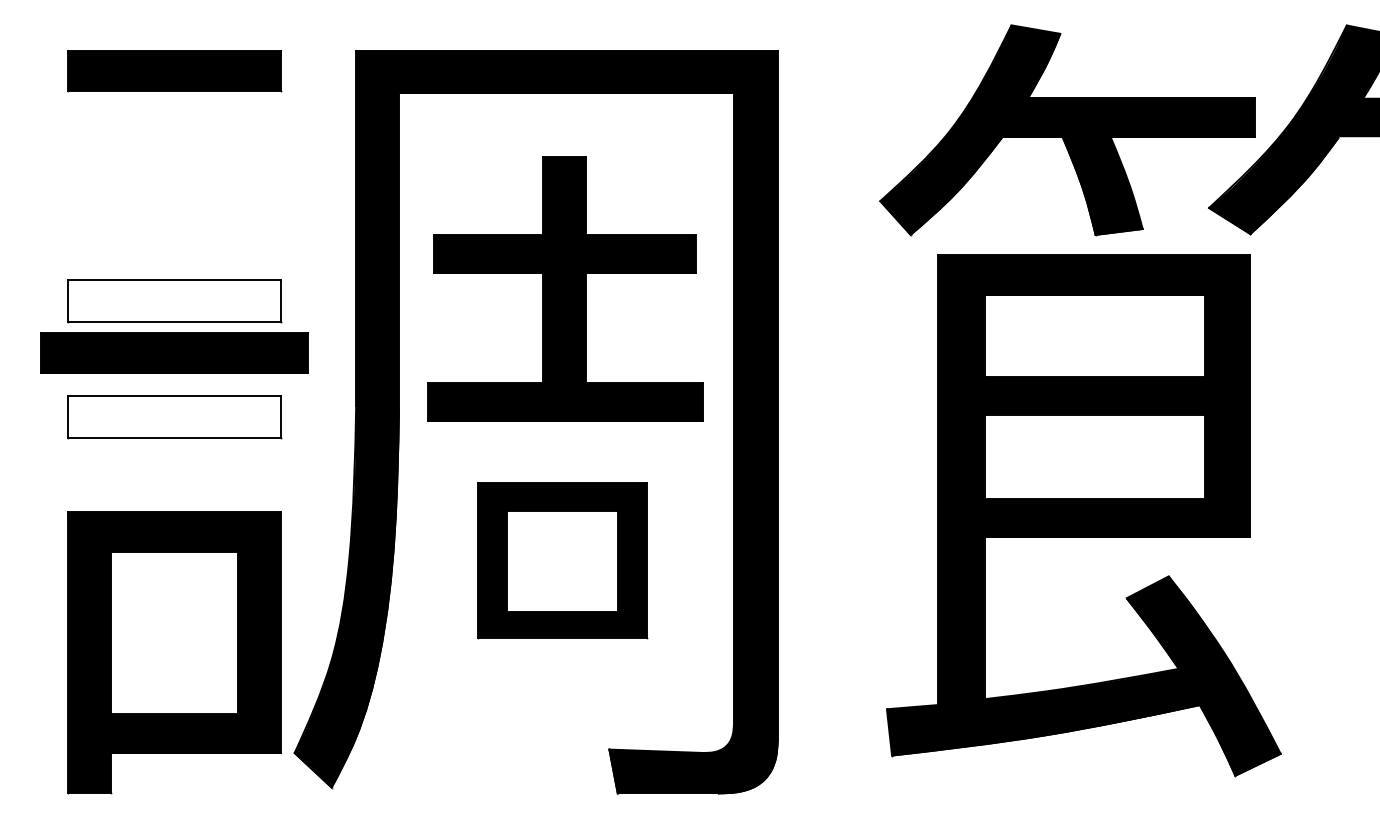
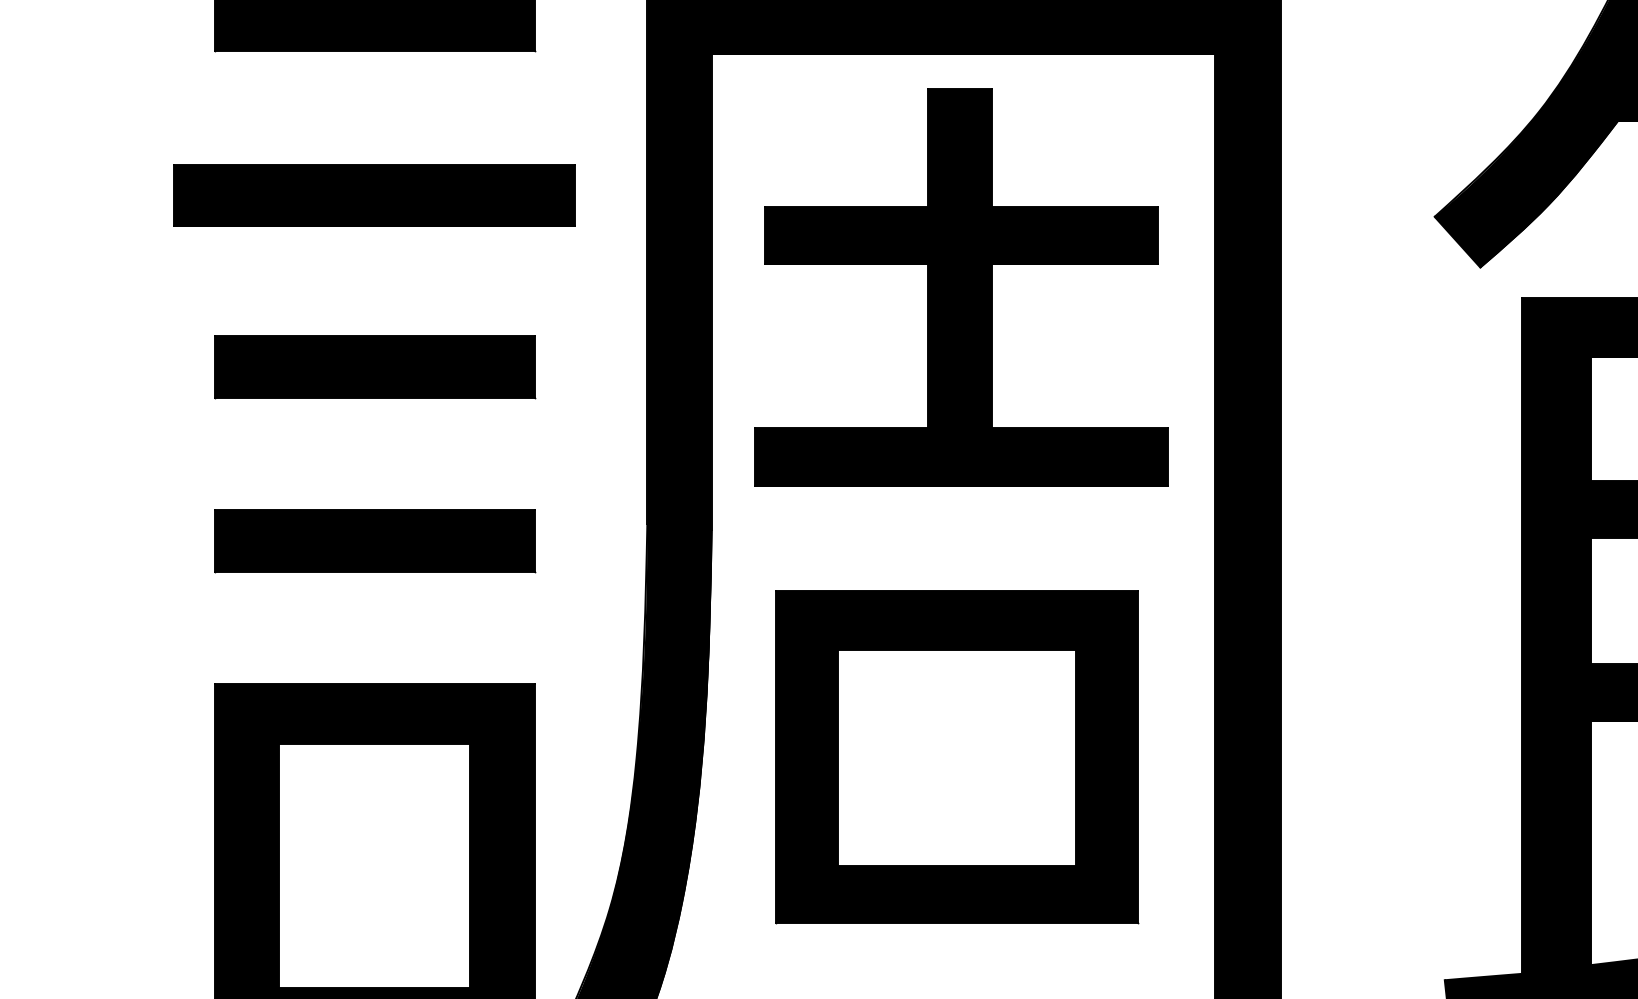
part: (565, 288) -> (961, 286), moved
fill: (174, 300) -> (374, 366), added
part: (174, 352) -> (374, 194), moved
fill: (174, 416) -> (374, 540), added
part: (562, 560) -> (957, 756), size x1.43

